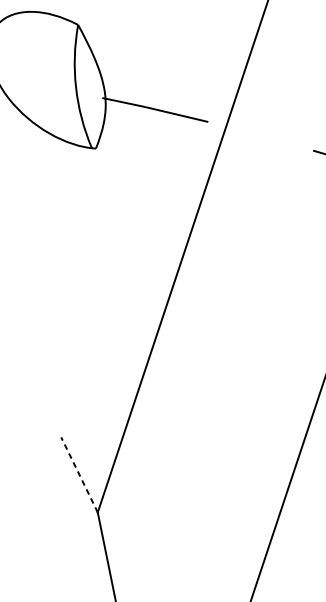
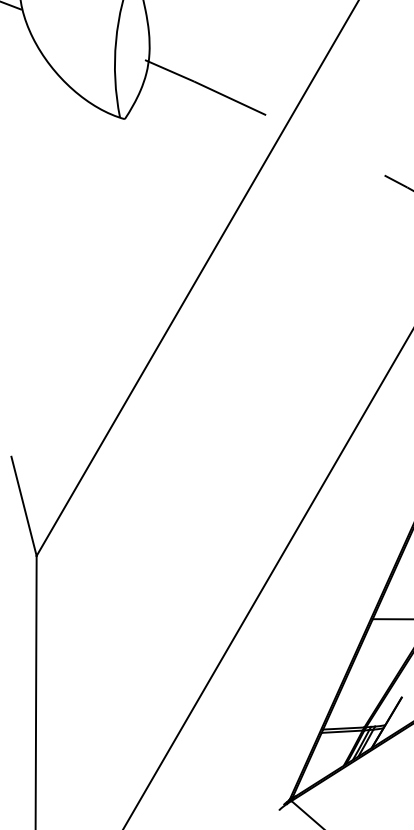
line: (78, 474) -> (23, 505), dashed -> solid

